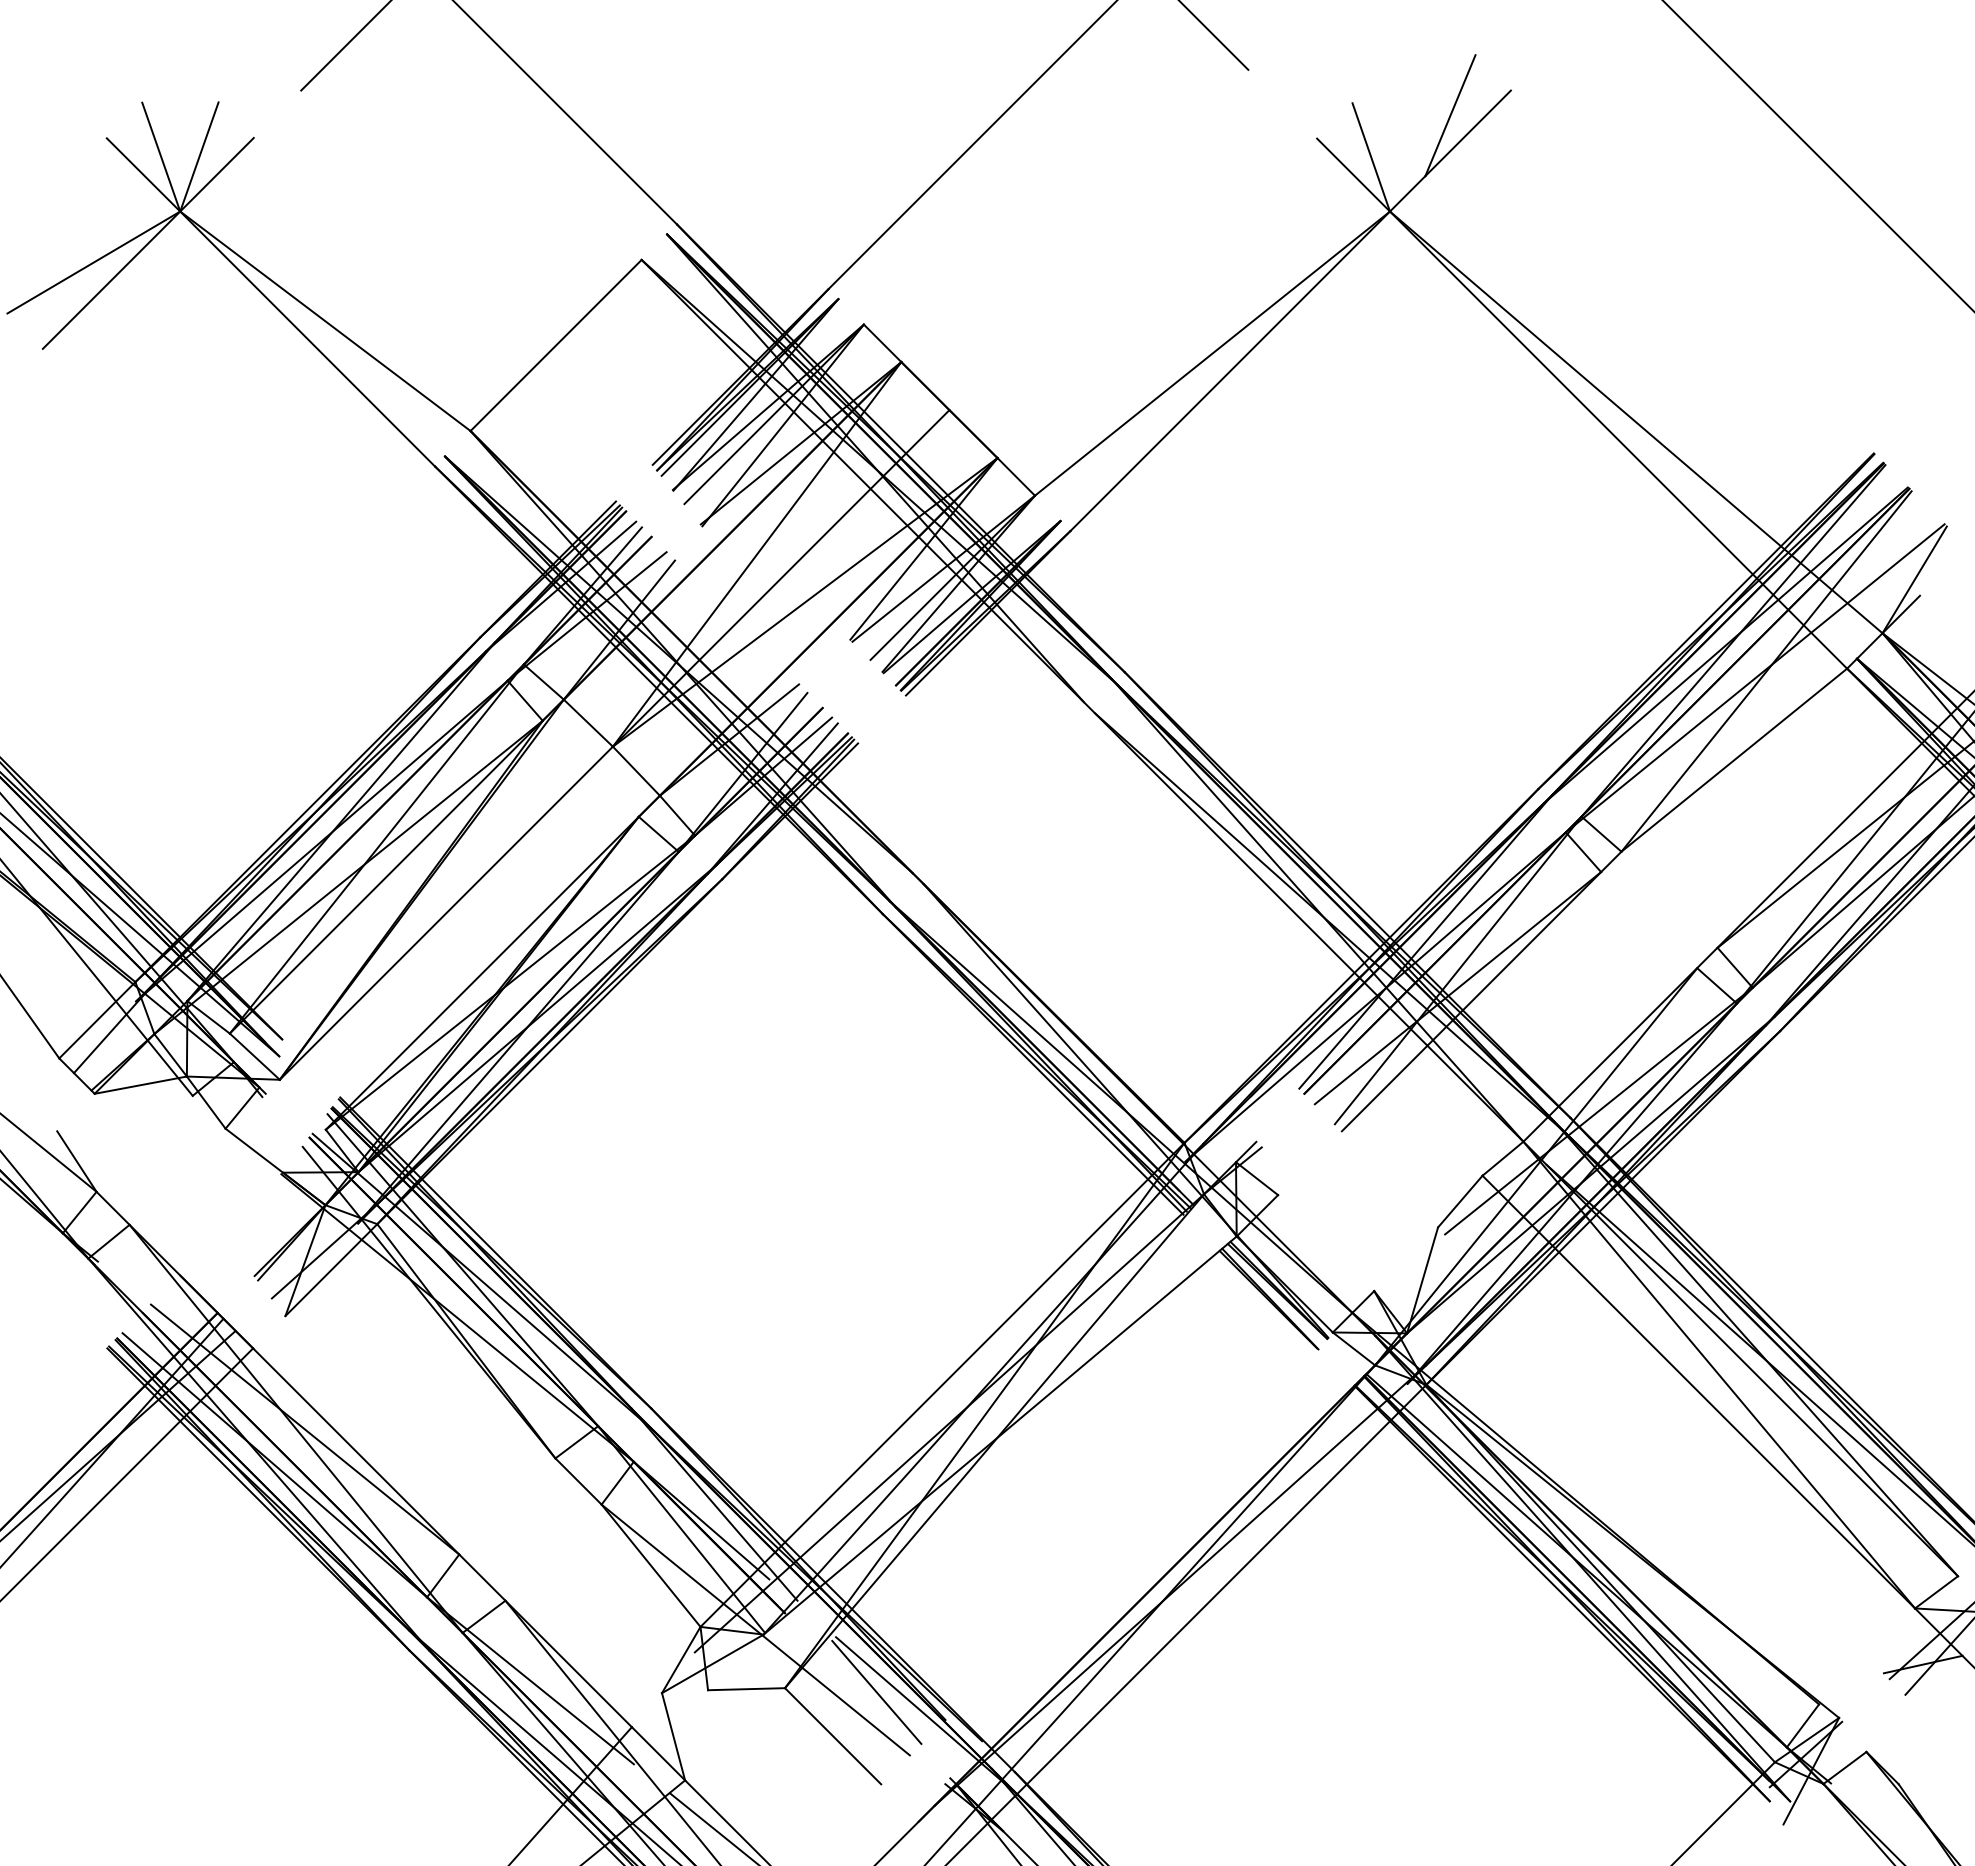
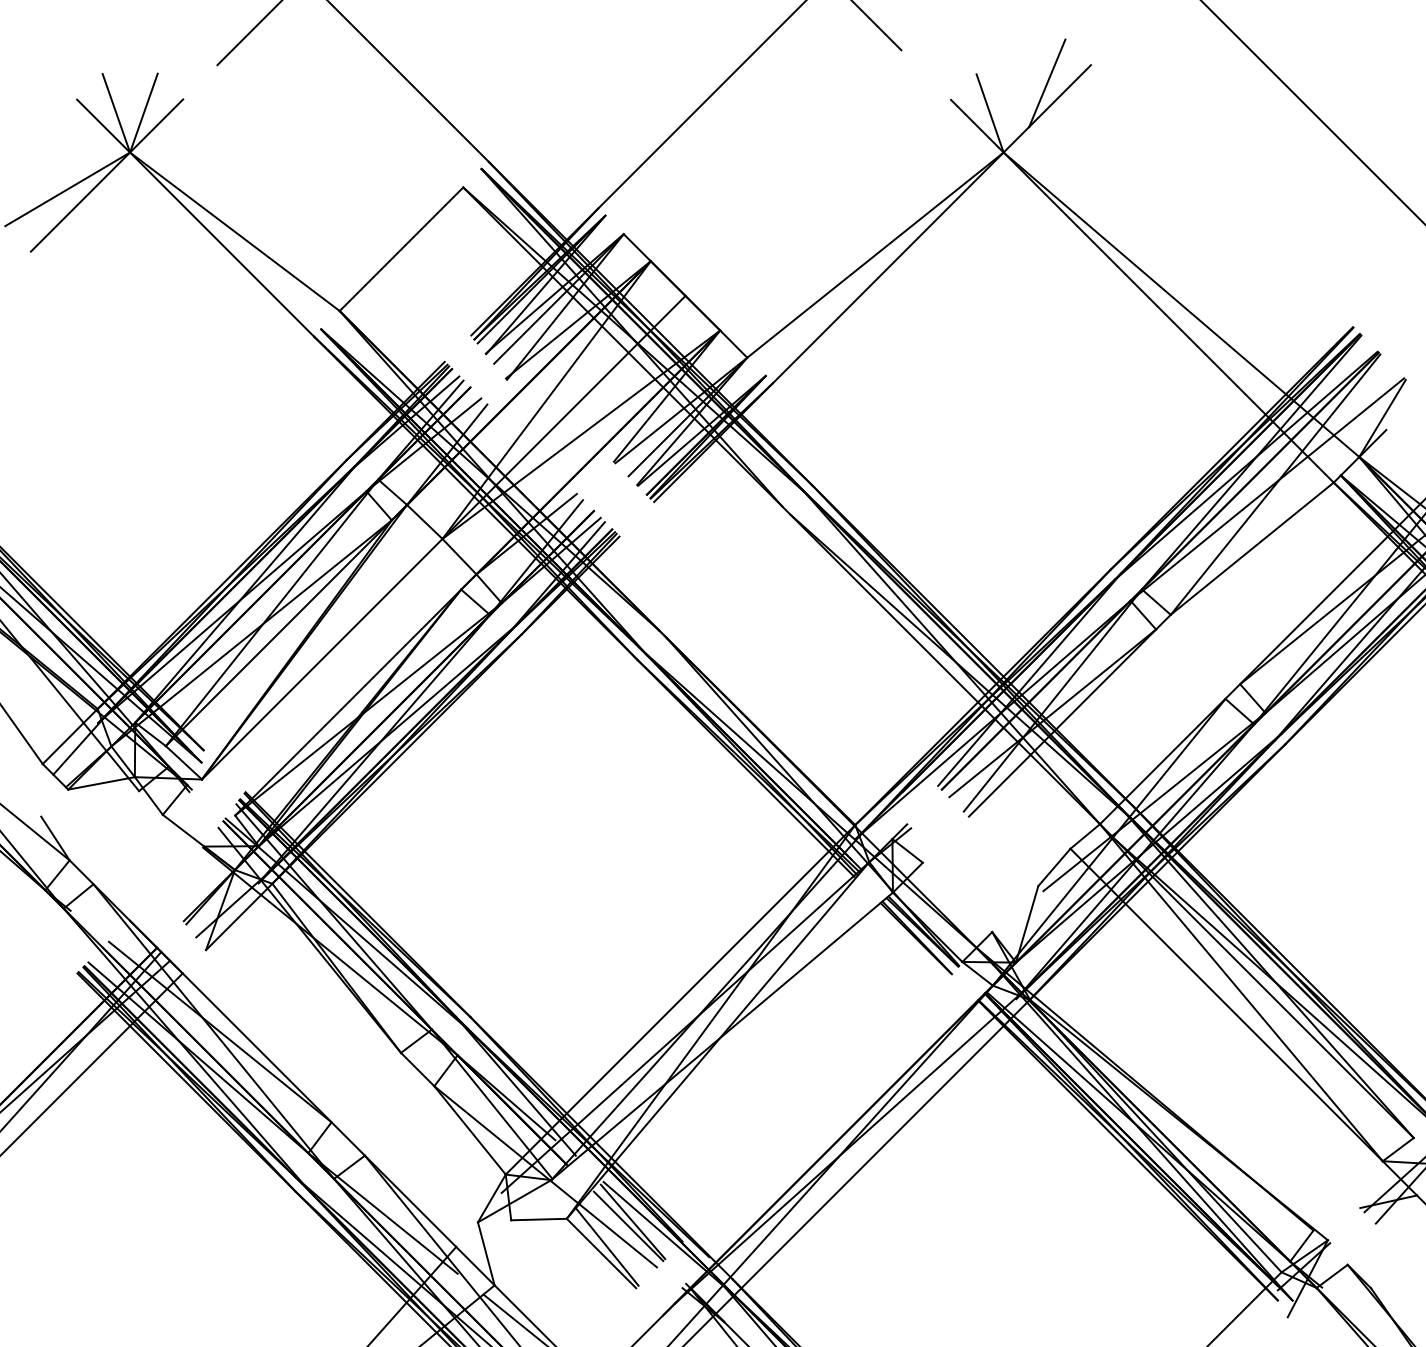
line: (870, 1698) -> (628, 1226), added
line: (841, 1727) -> (607, 1247), added

